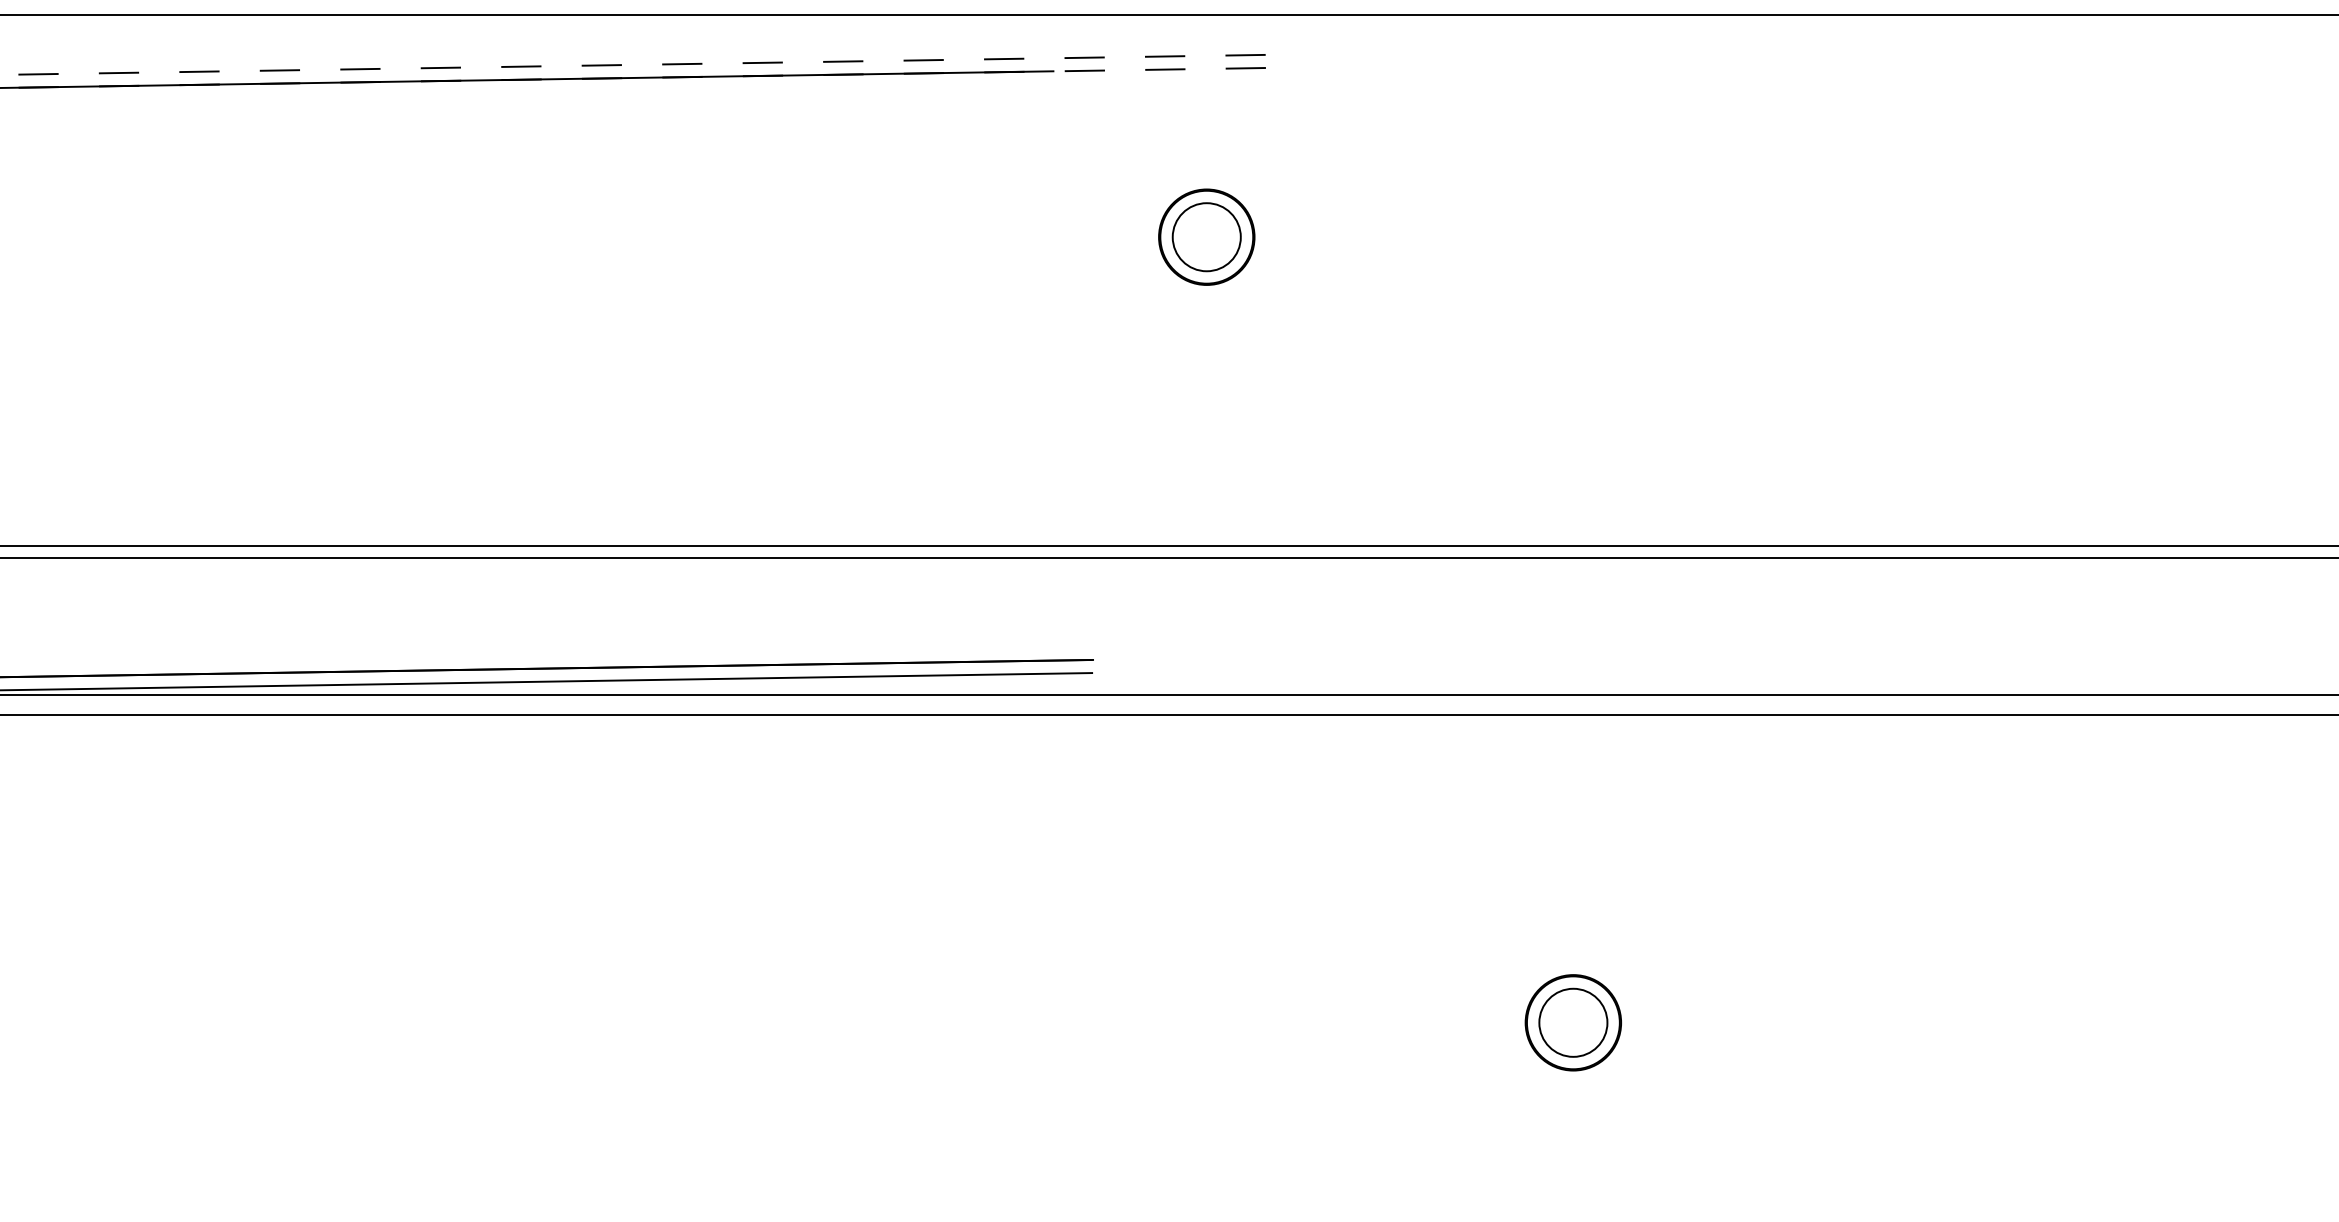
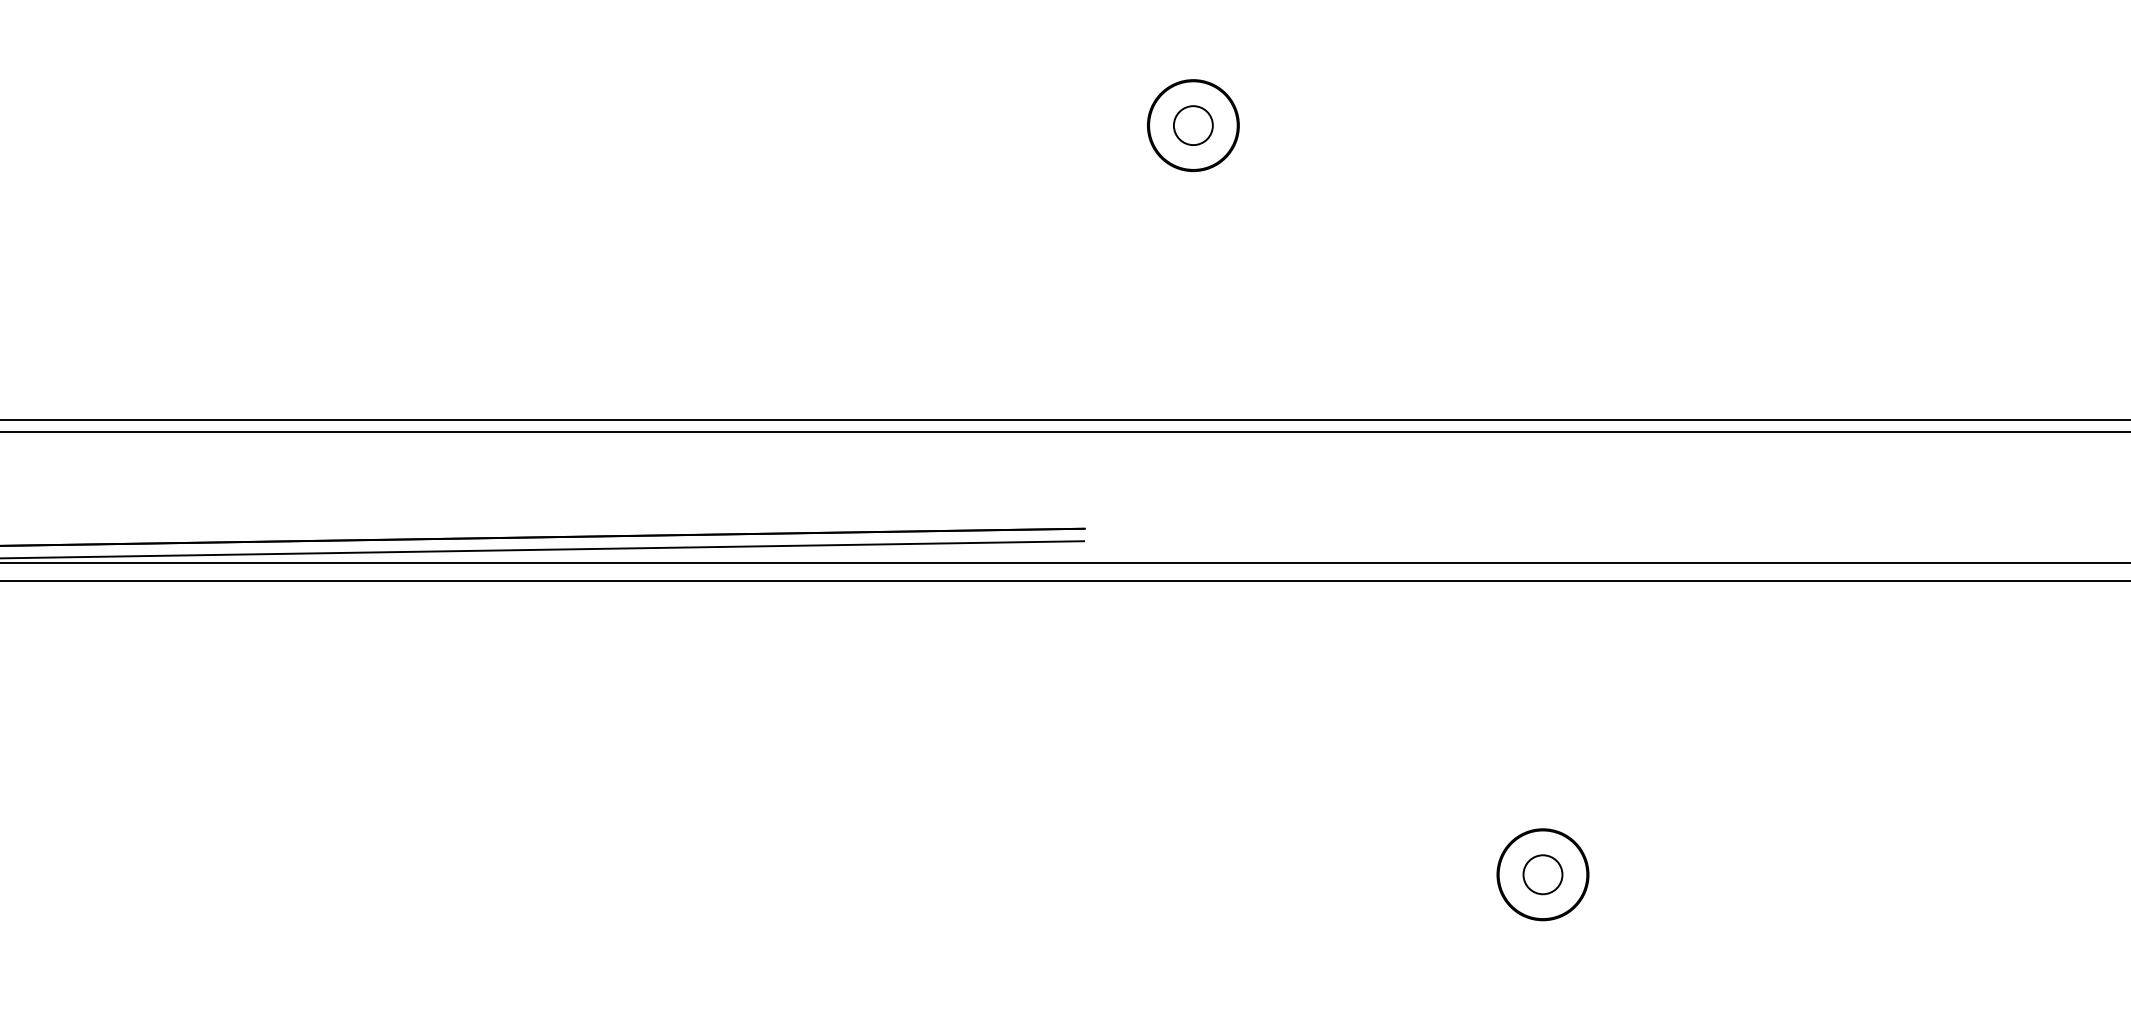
circle: (1206, 237) -> (1193, 125), size x0.6
circle: (1573, 1022) -> (1543, 874), size x0.6

